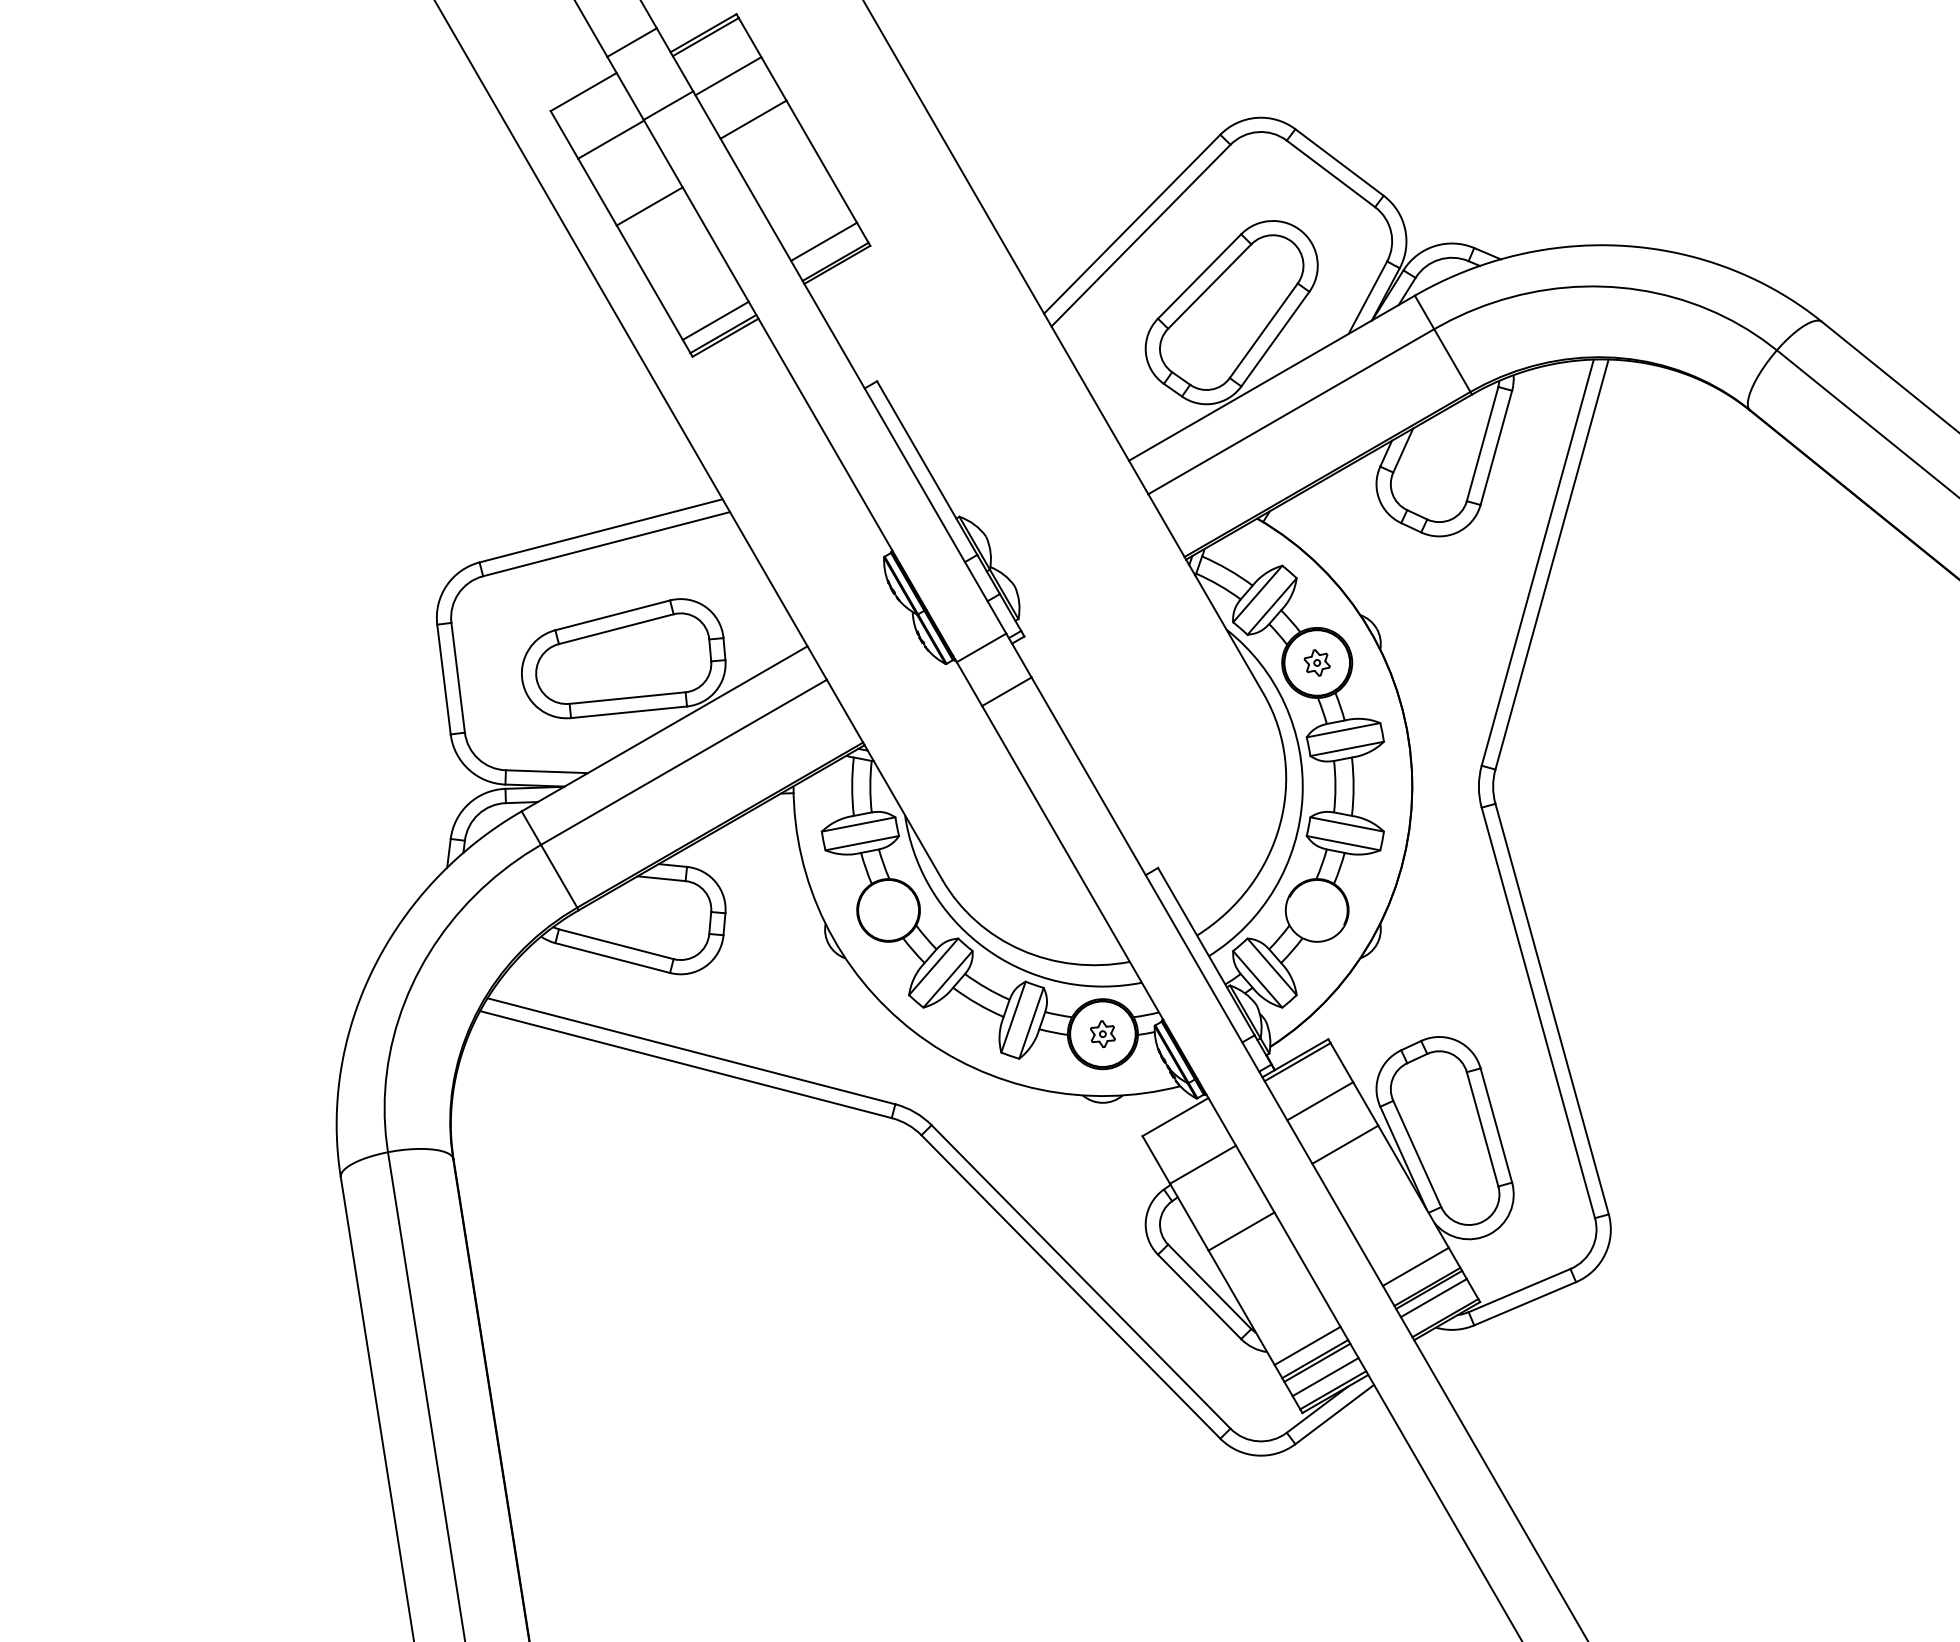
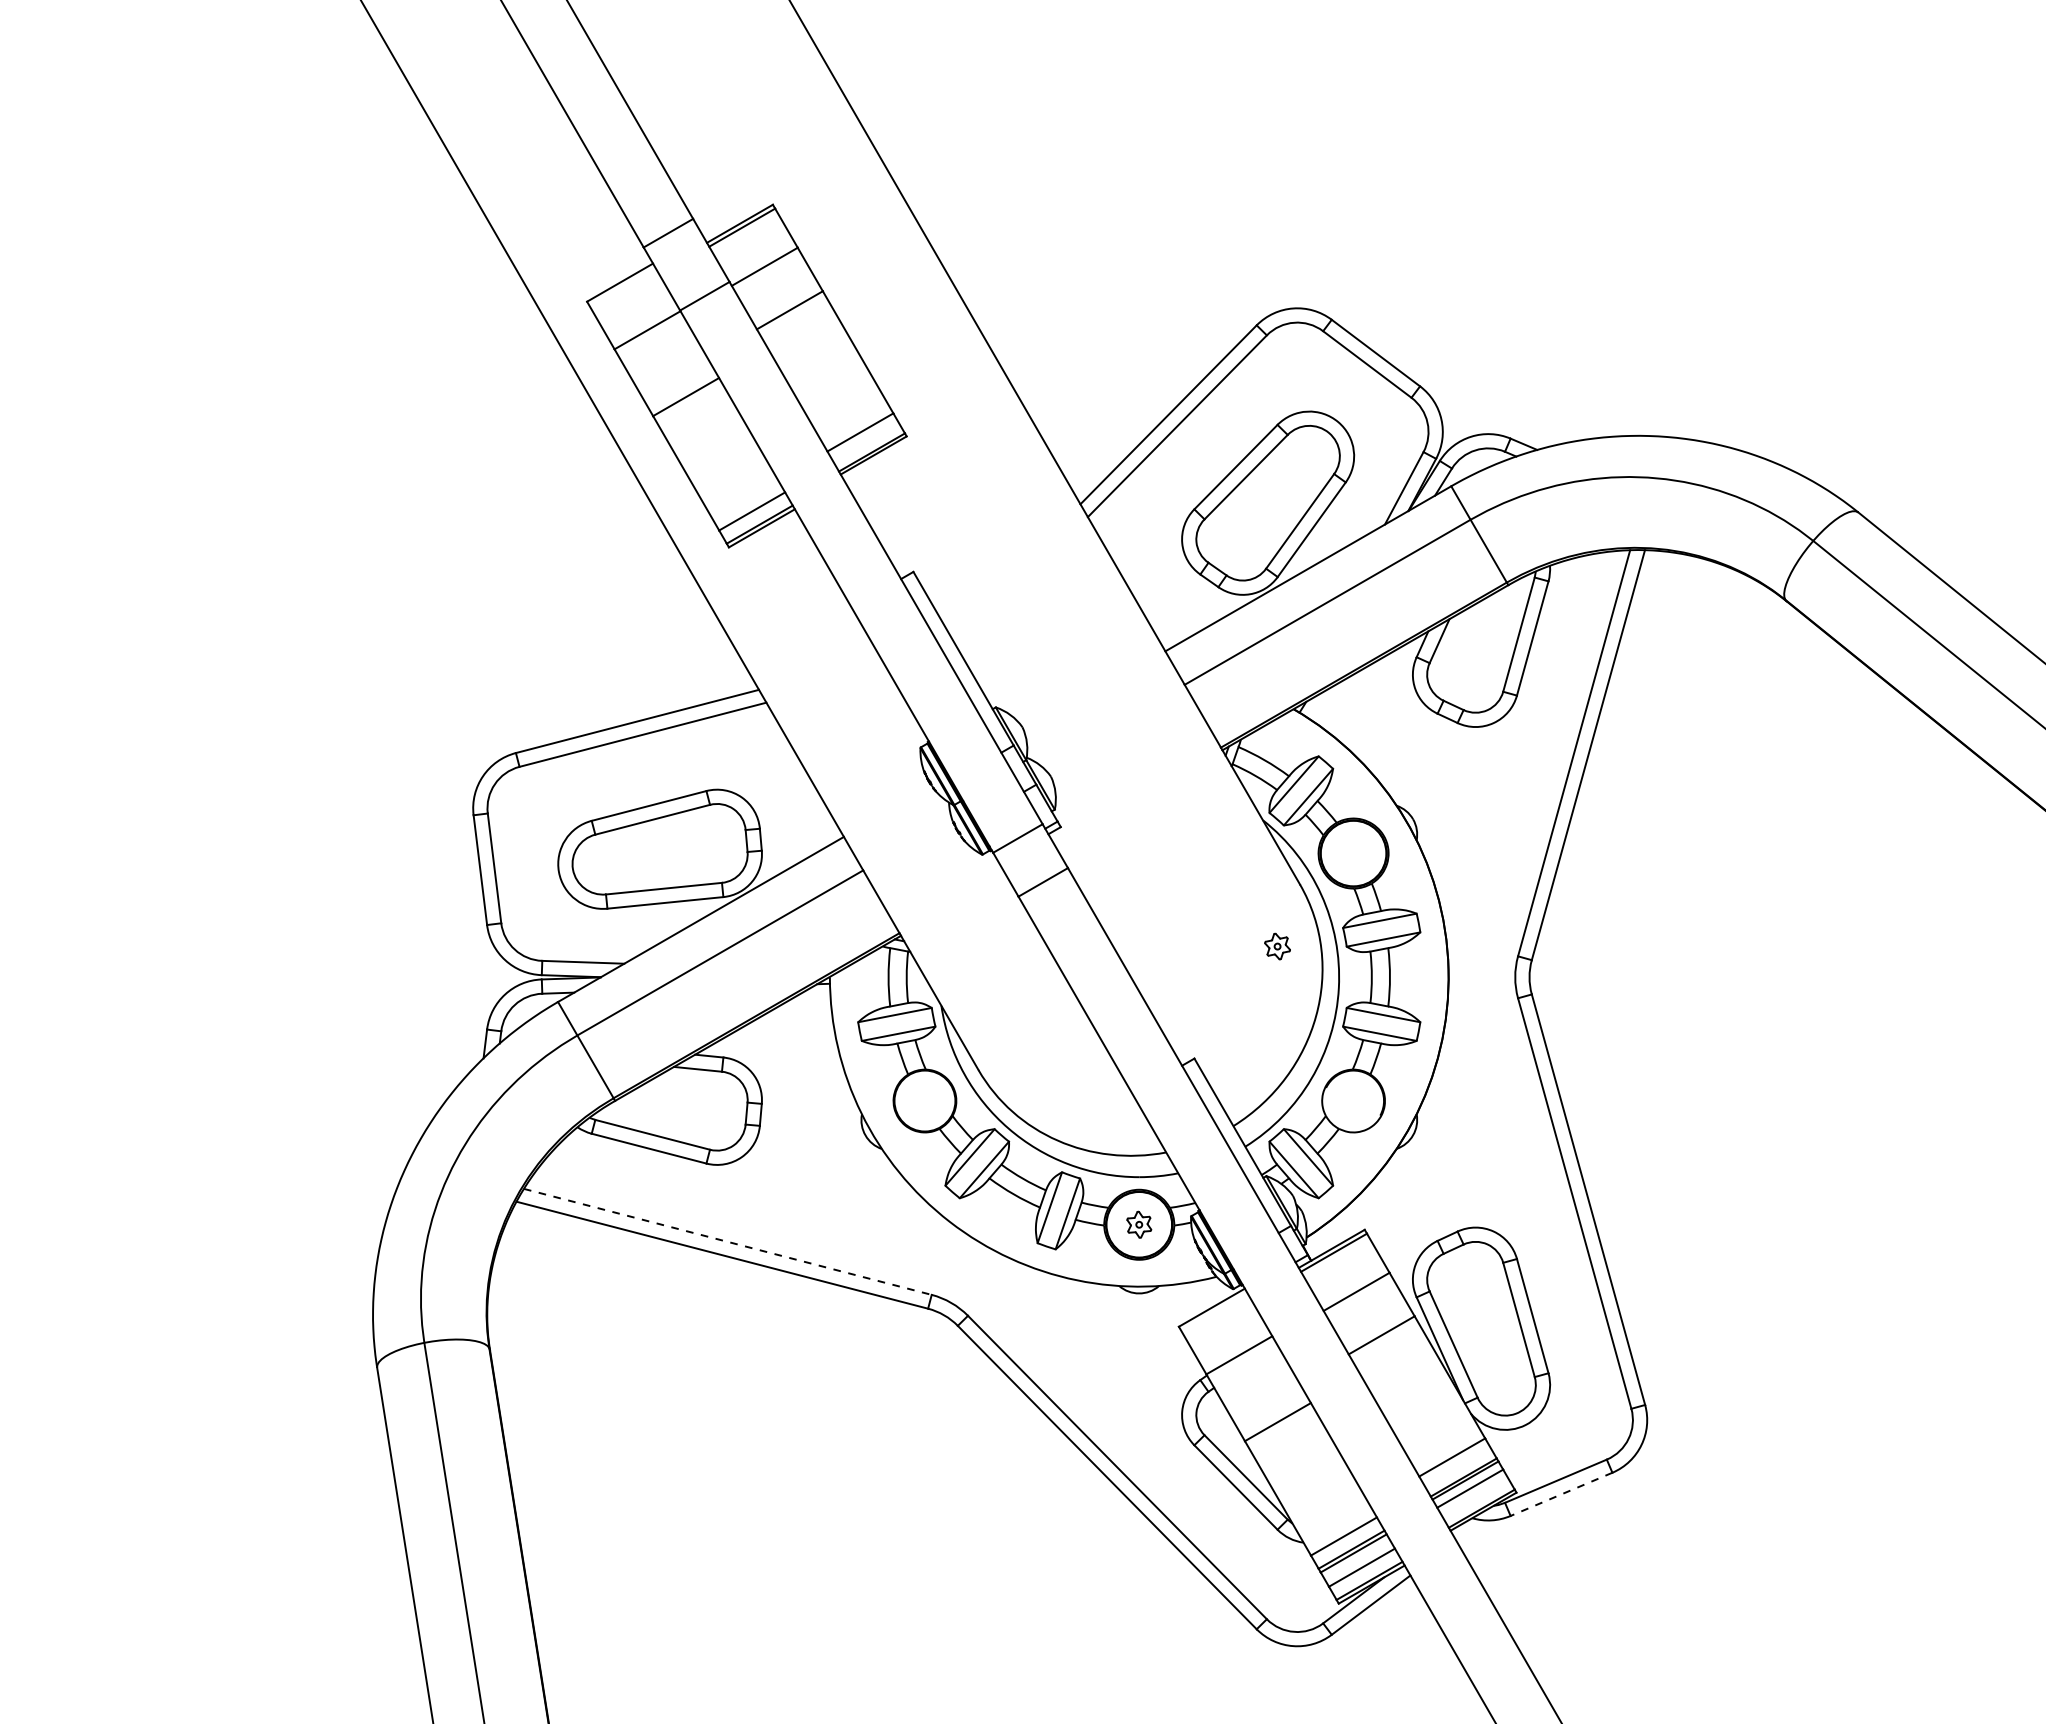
part: (1317, 662) -> (1277, 946), moved
line: (691, 1050) -> (727, 1241), solid -> dashed
line: (1525, 1303) -> (1561, 1494), solid -> dashed

